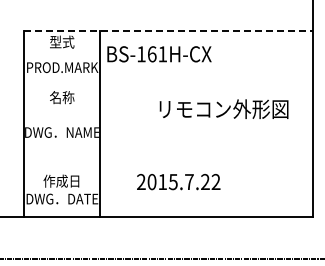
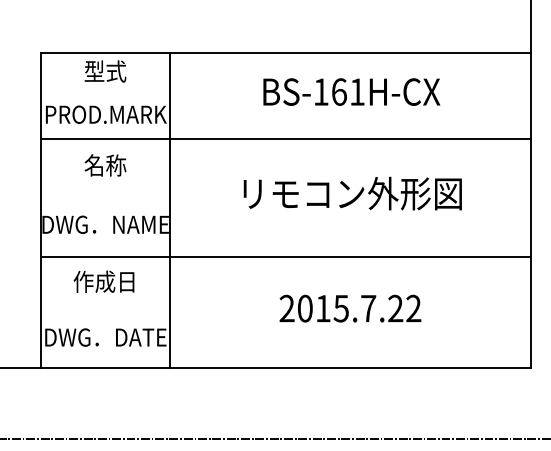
line: (168, 31) -> (285, 53), dashed -> solid
text: (159, 54) -> (351, 92), moved
line: (168, 81) -> (285, 138), added
text: (223, 108) -> (351, 192), moved
line: (168, 151) -> (285, 256), added
text: (61, 180) -> (104, 280), moved
text: (178, 182) -> (350, 309), moved

